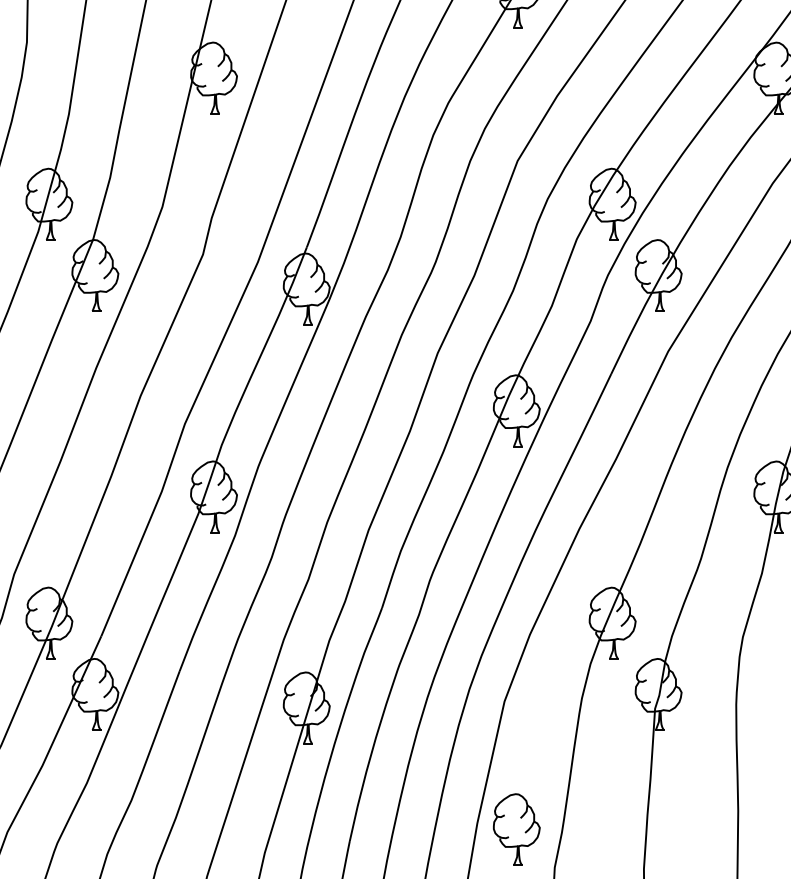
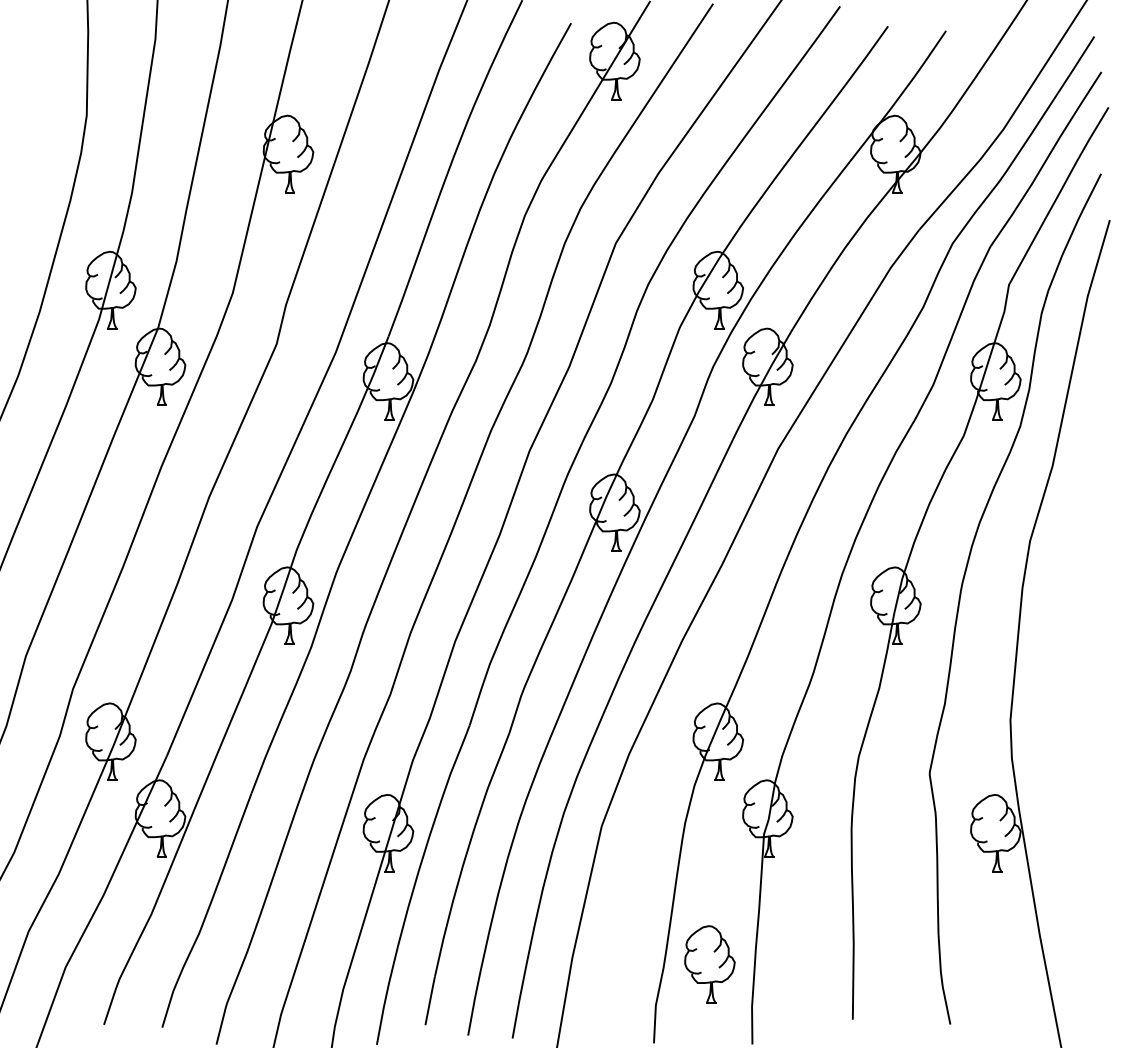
part: (516, 829) -> (709, 964), moved

